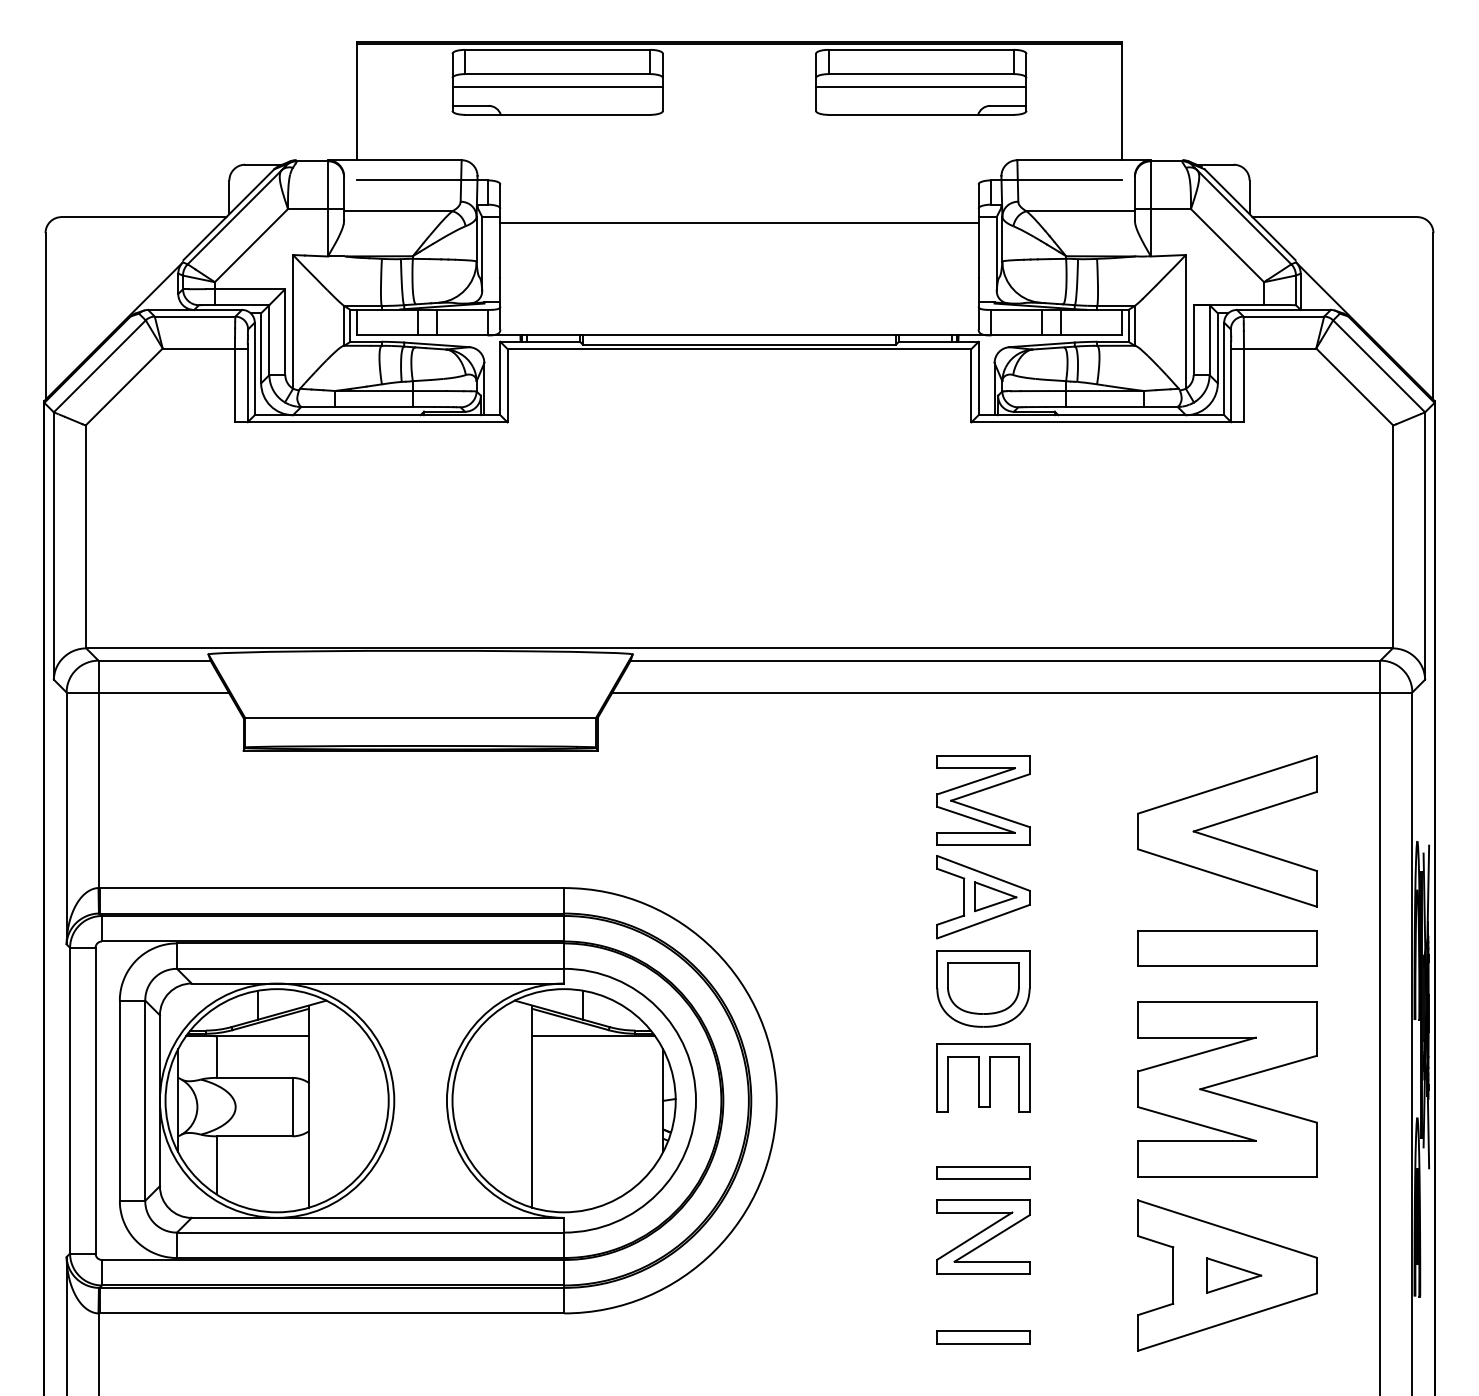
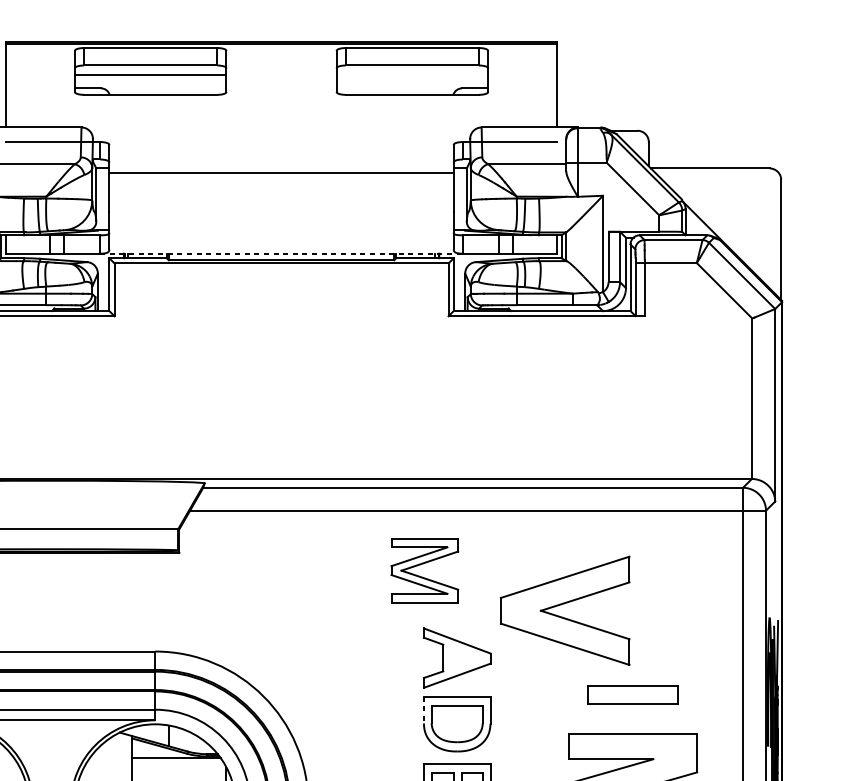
line: (921, 86) -> (412, 74), removed
line: (739, 335) -> (281, 253), solid -> dashed
part: (979, 792) -> (421, 564), moved
part: (1225, 822) -> (563, 604), moved
part: (995, 896) -> (465, 657), removed
part: (1227, 948) -> (632, 695), size x0.7
line: (937, 969) -> (424, 710), solid -> dashed

